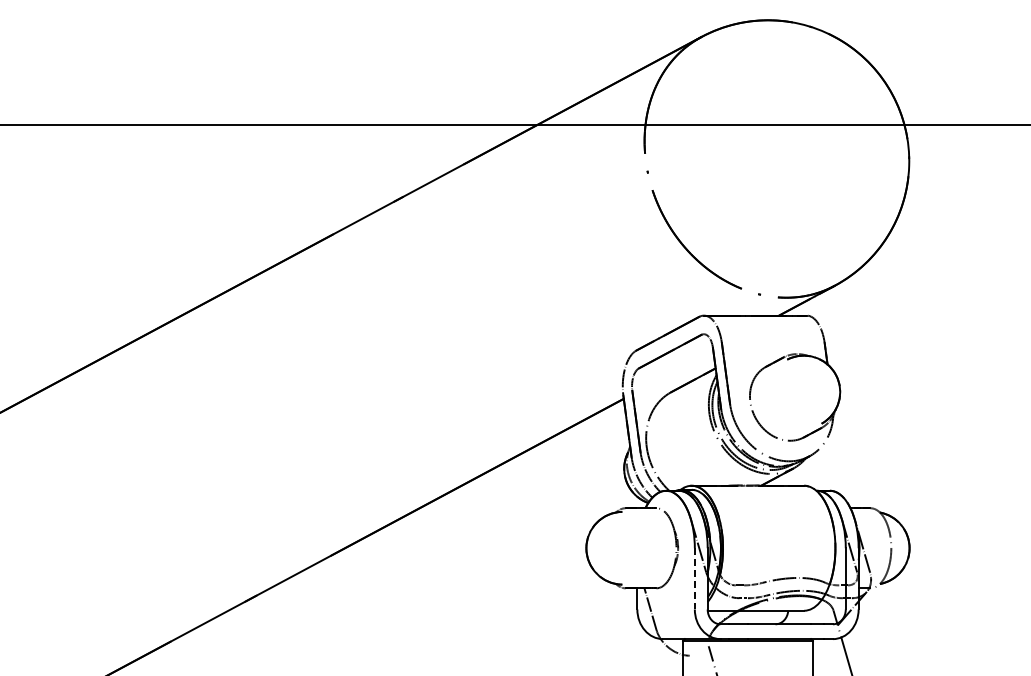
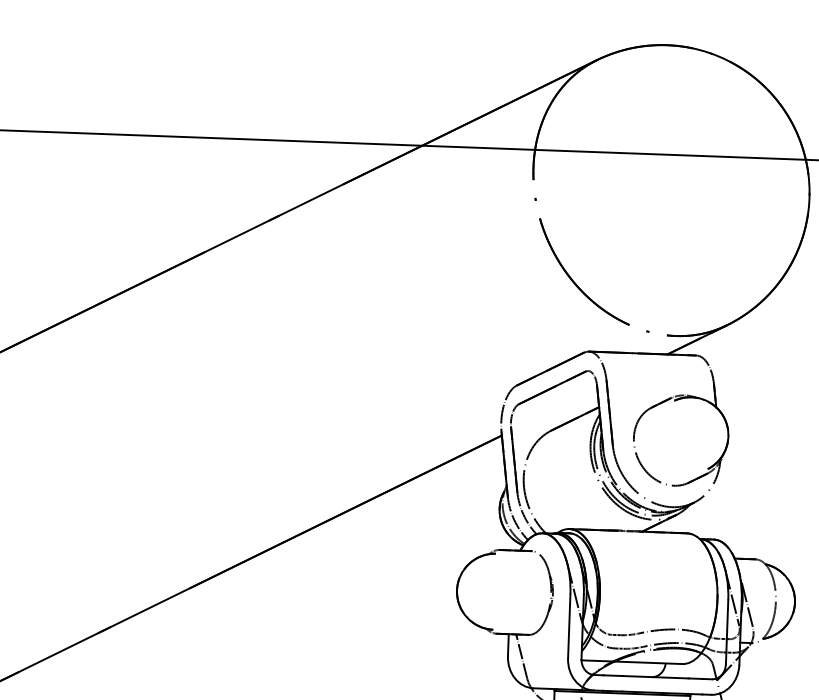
line: (694, 578) -> (568, 626), dashed -> solid

